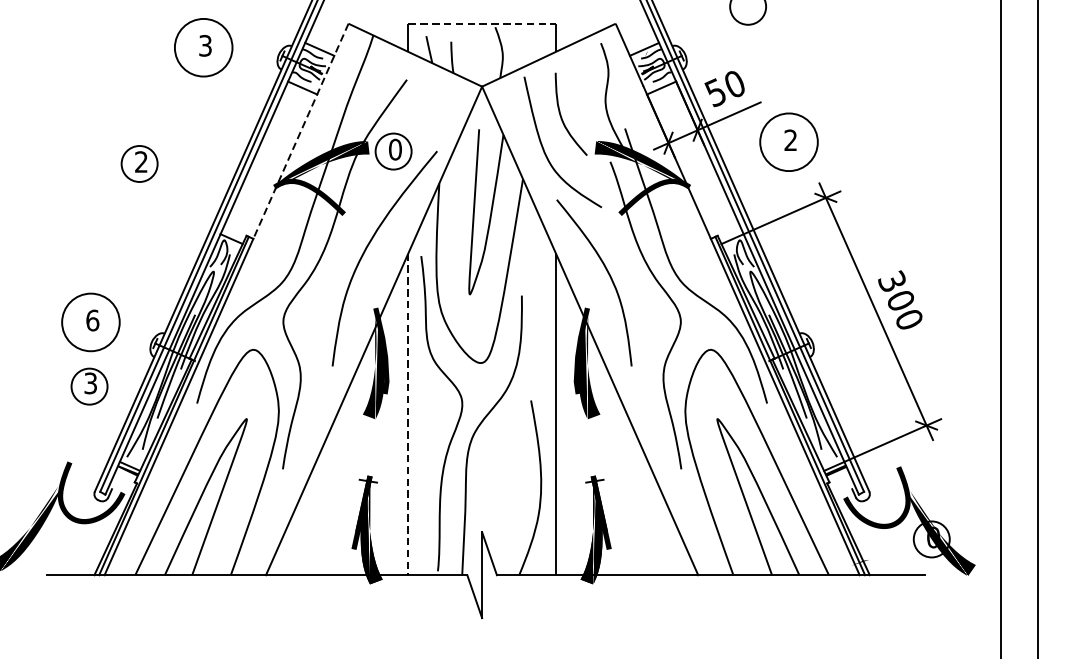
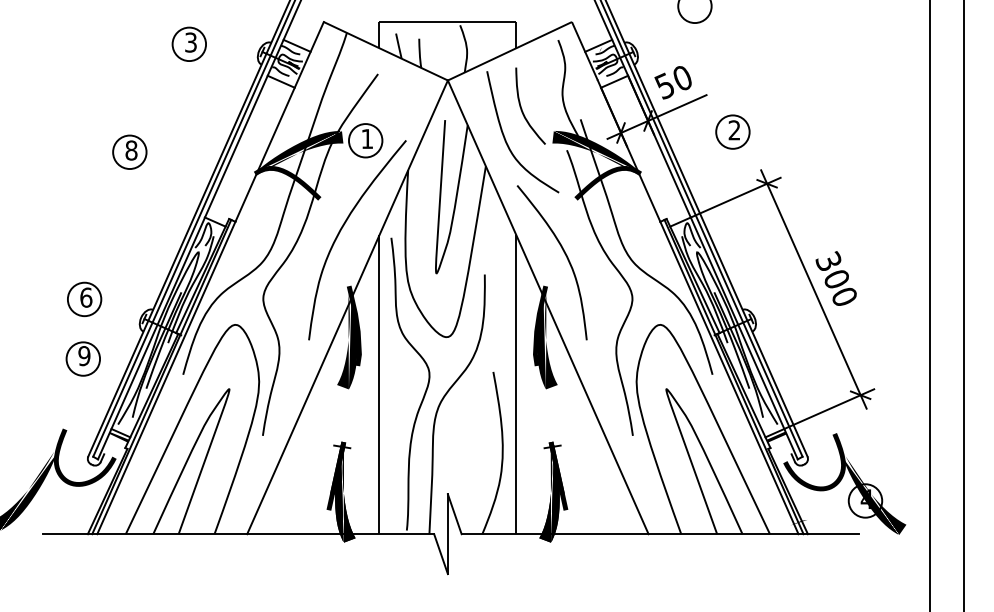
line: (481, 24) -> (447, 22), dashed -> solid
circle: (203, 47) -> (189, 44), size x0.62
line: (300, 131) -> (279, 122), dashed -> solid
circle: (788, 141) -> (732, 131), size x0.62
text: (395, 149) -> (367, 138), 0 -> 1
text: (141, 162) -> (131, 150), 2 -> 8
circle: (90, 322) -> (84, 299), size x0.62
text: (90, 382) -> (84, 355), 3 -> 9
line: (408, 415) -> (379, 385), dashed -> solid
text: (932, 537) -> (866, 499), 0 -> 4

